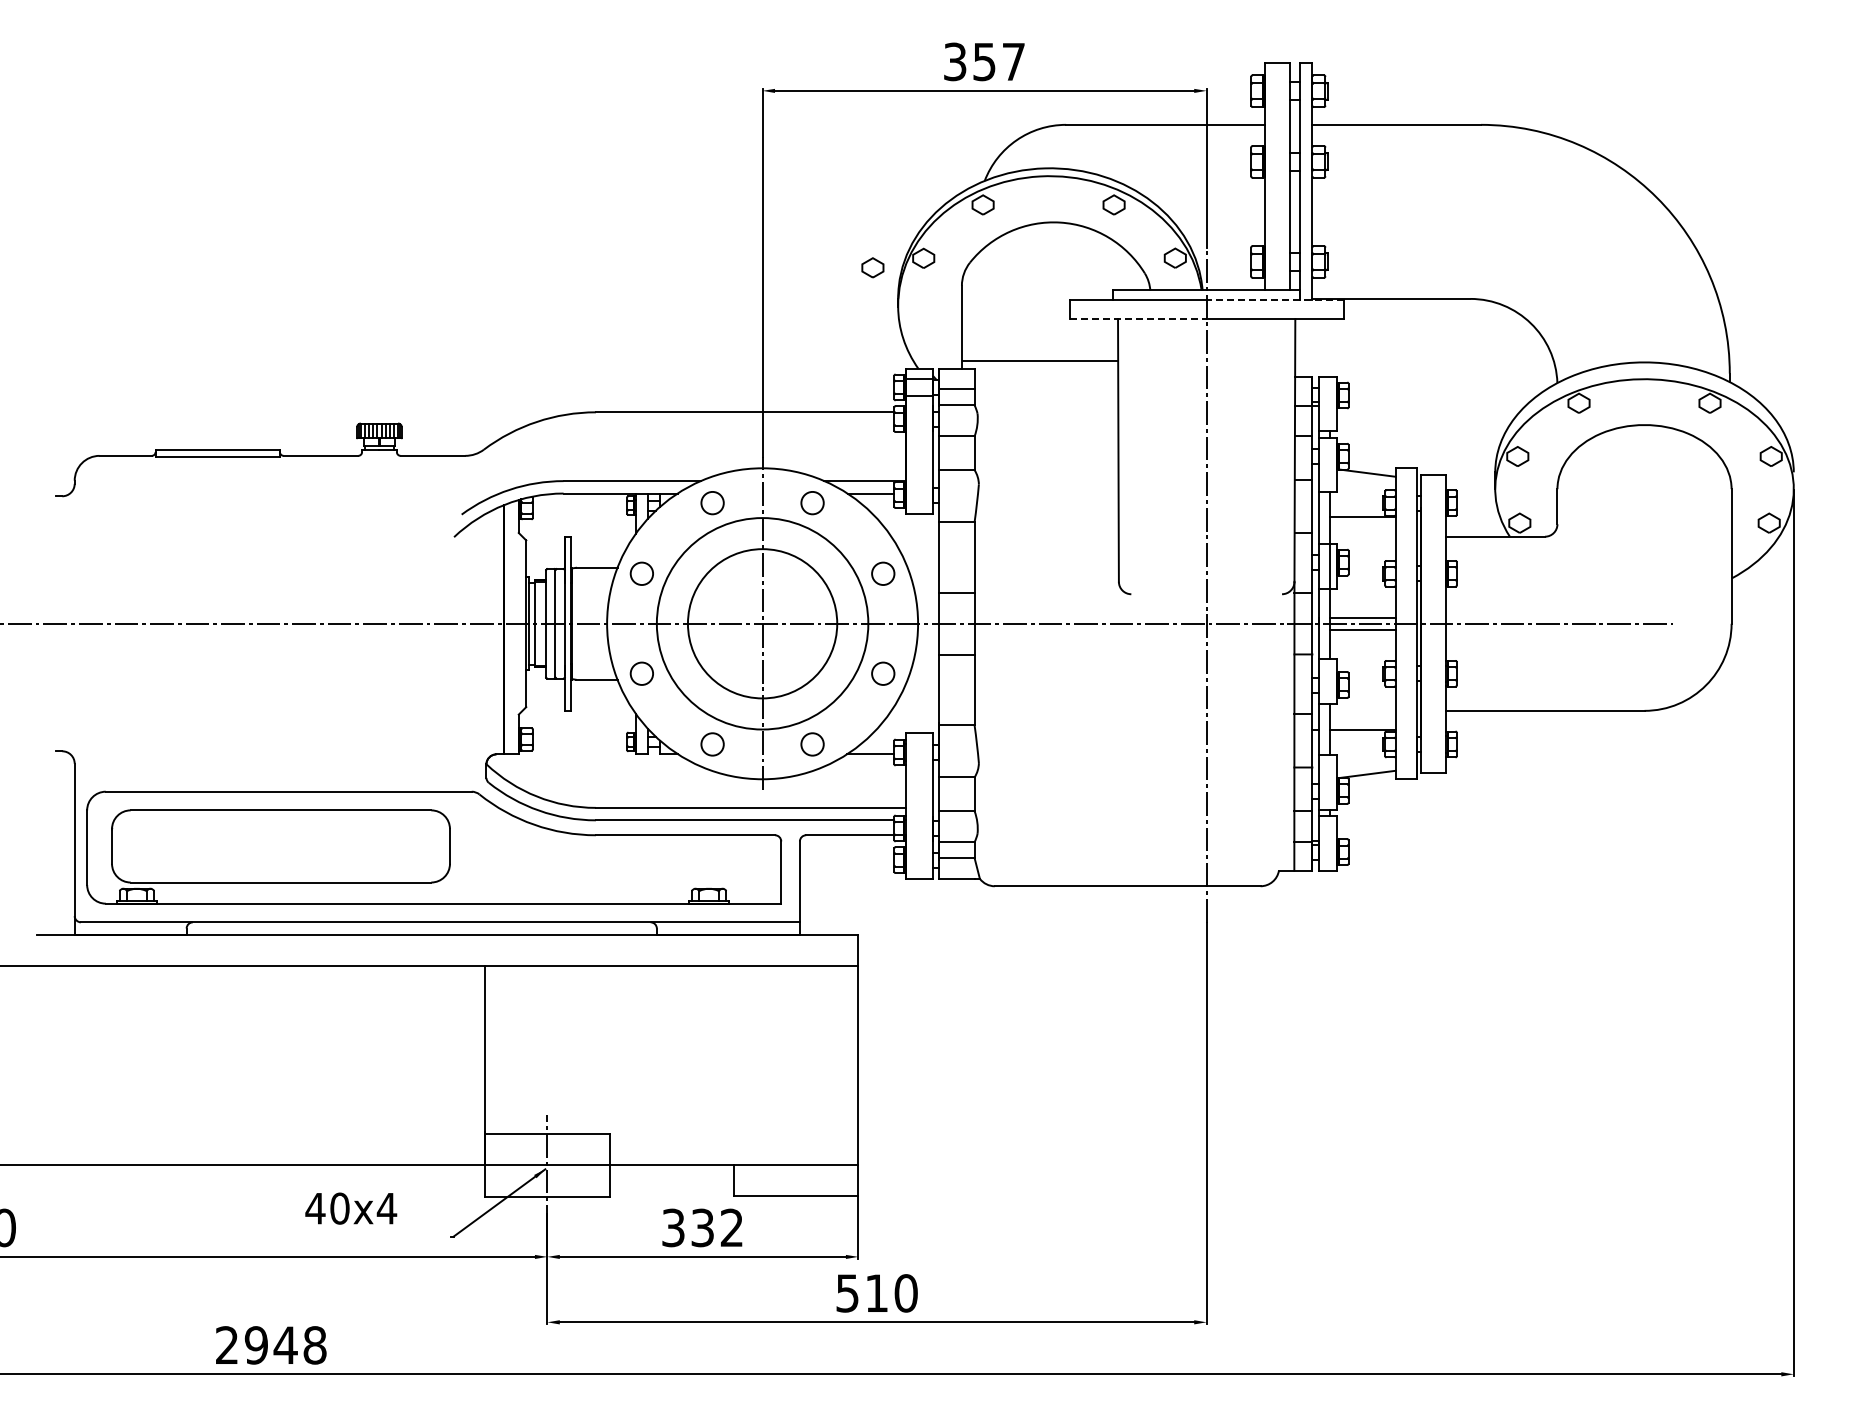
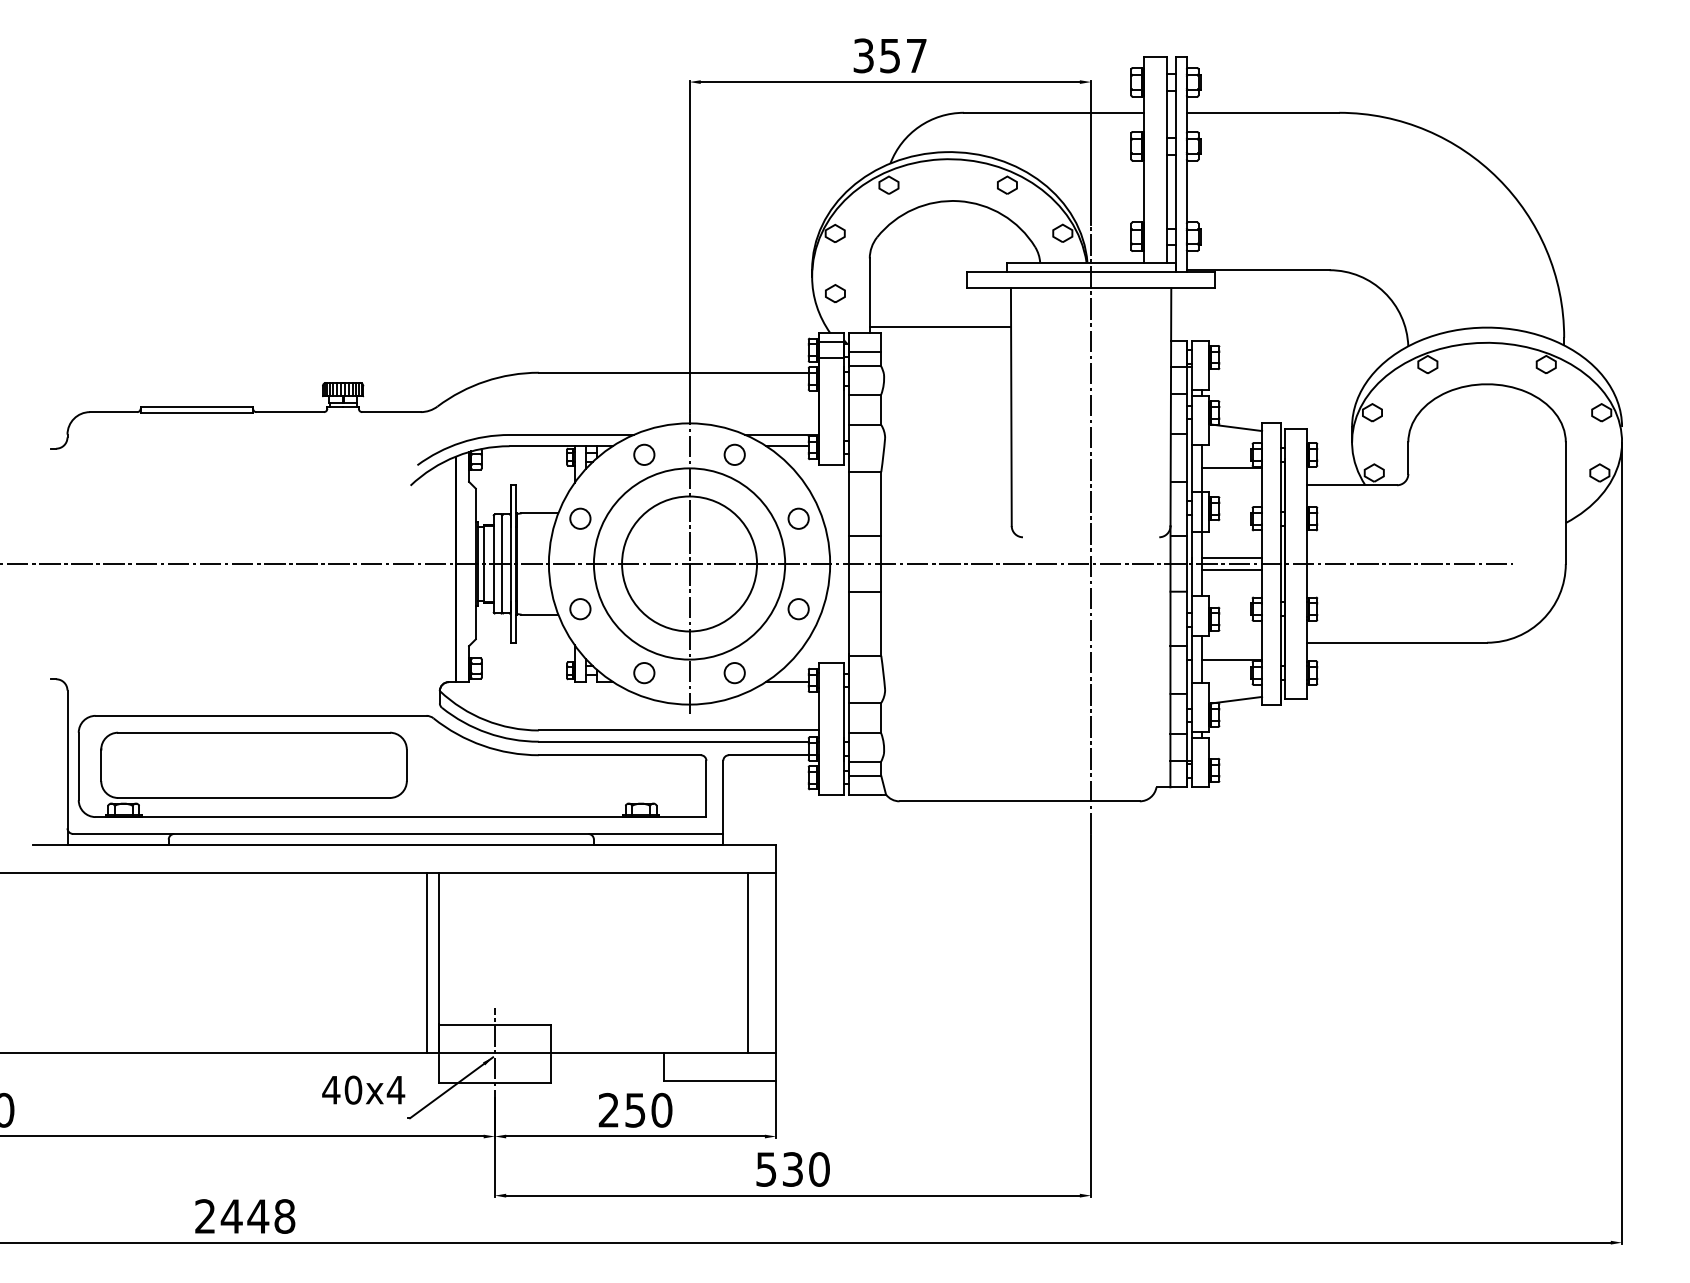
part: (872, 267) -> (835, 293), moved
line: (1274, 300) -> (1152, 271), dashed -> solid
line: (1138, 319) -> (1029, 288), dashed -> solid
line: (472, 1064) -> (427, 962), added
line: (827, 1064) -> (748, 962), added
text: (351, 1208) -> (363, 1090), moved
text: (702, 1227) -> (635, 1109), 332 -> 250
text: (876, 1293) -> (792, 1169), 510 -> 530
text: (256, 1345) -> (231, 1216), 2948 -> 2448

